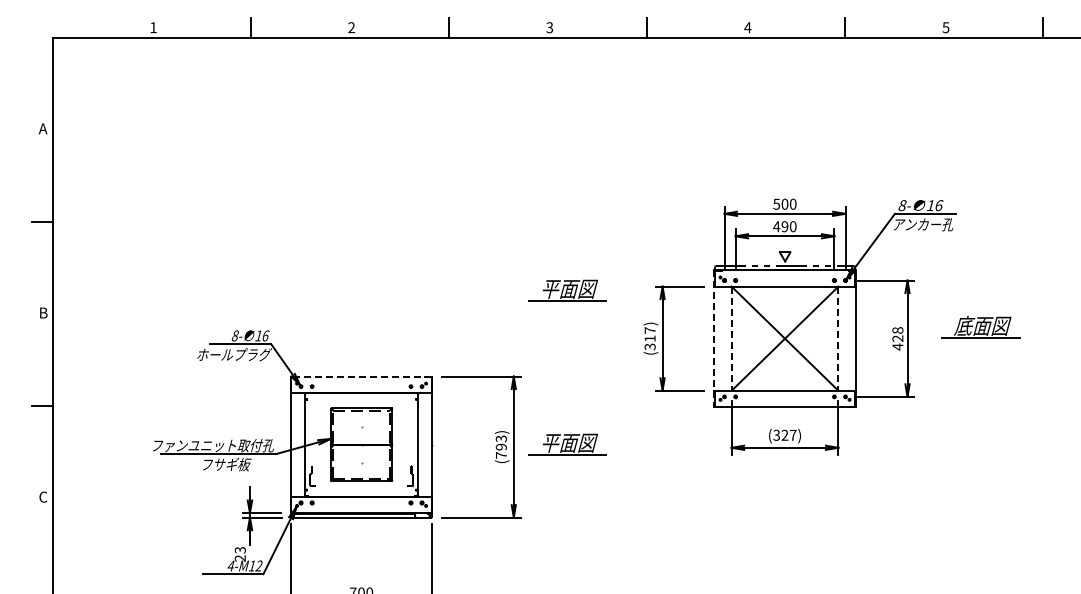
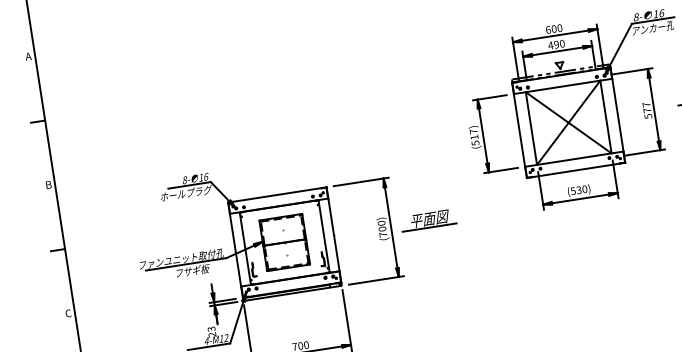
text: (776, 203) -> (548, 29), 500 -> 600
part: (567, 290) -> (411, 112), removed
text: (897, 338) -> (647, 110), 428 -> 577
line: (714, 339) -> (519, 130), dashed -> solid
line: (731, 339) -> (531, 129), dashed -> solid
line: (838, 339) -> (606, 117), dashed -> solid
text: (649, 346) -> (474, 142), (317) -> (517)
line: (361, 376) -> (277, 194), dashed -> solid
text: (784, 434) -> (578, 189), (327) -> (530)
text: (501, 442) -> (382, 225), (793) -> (700)

